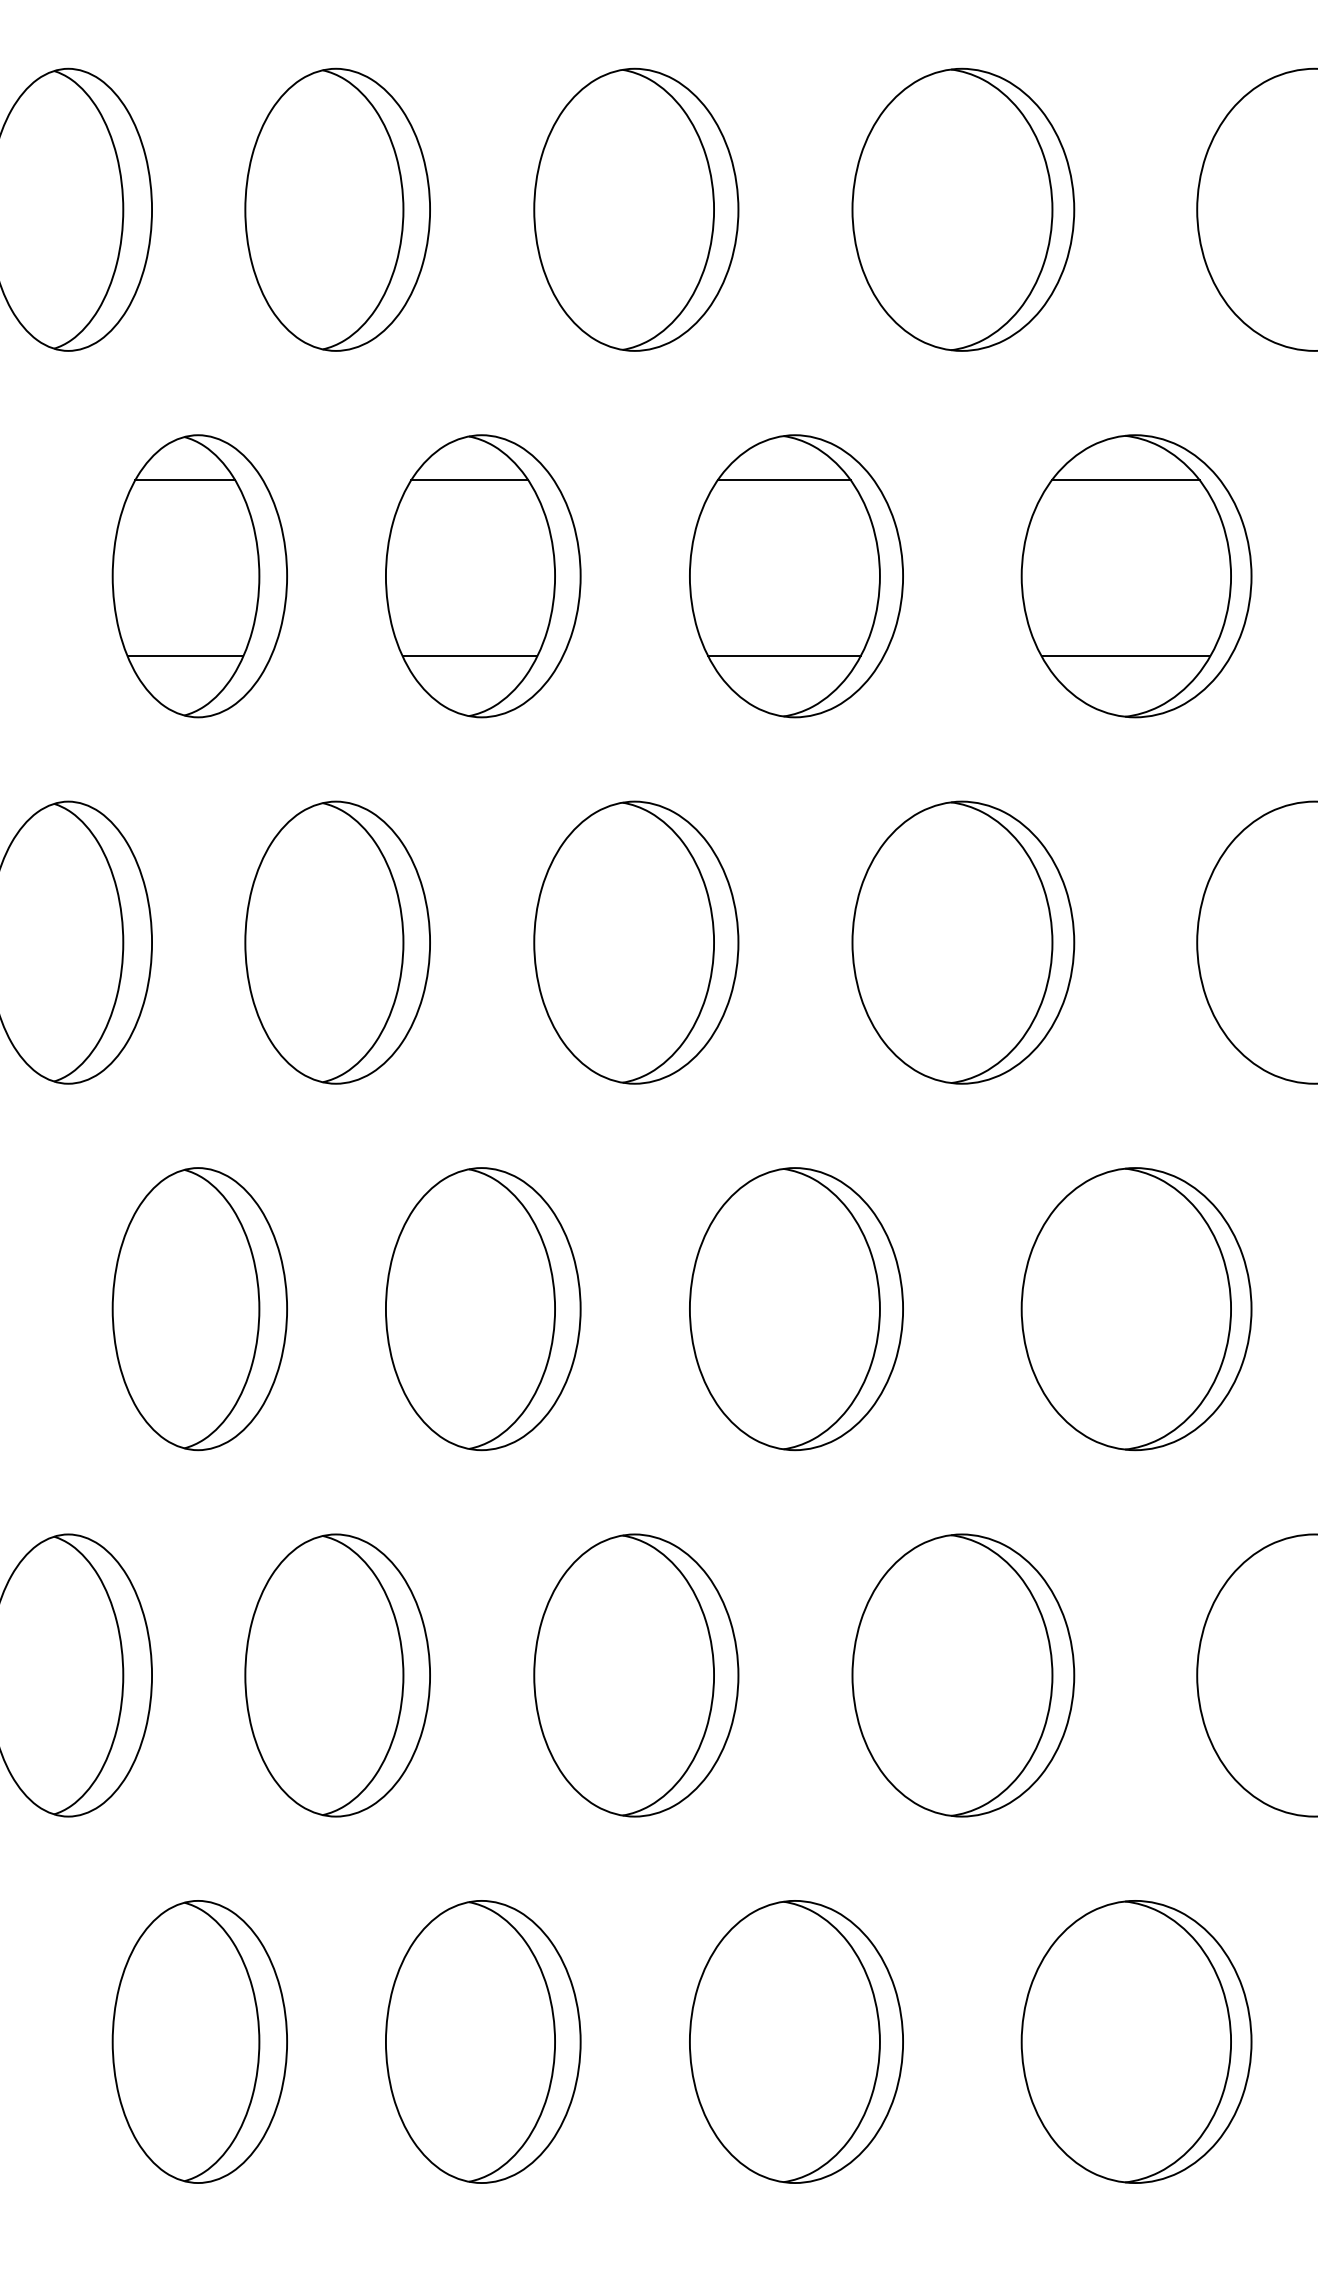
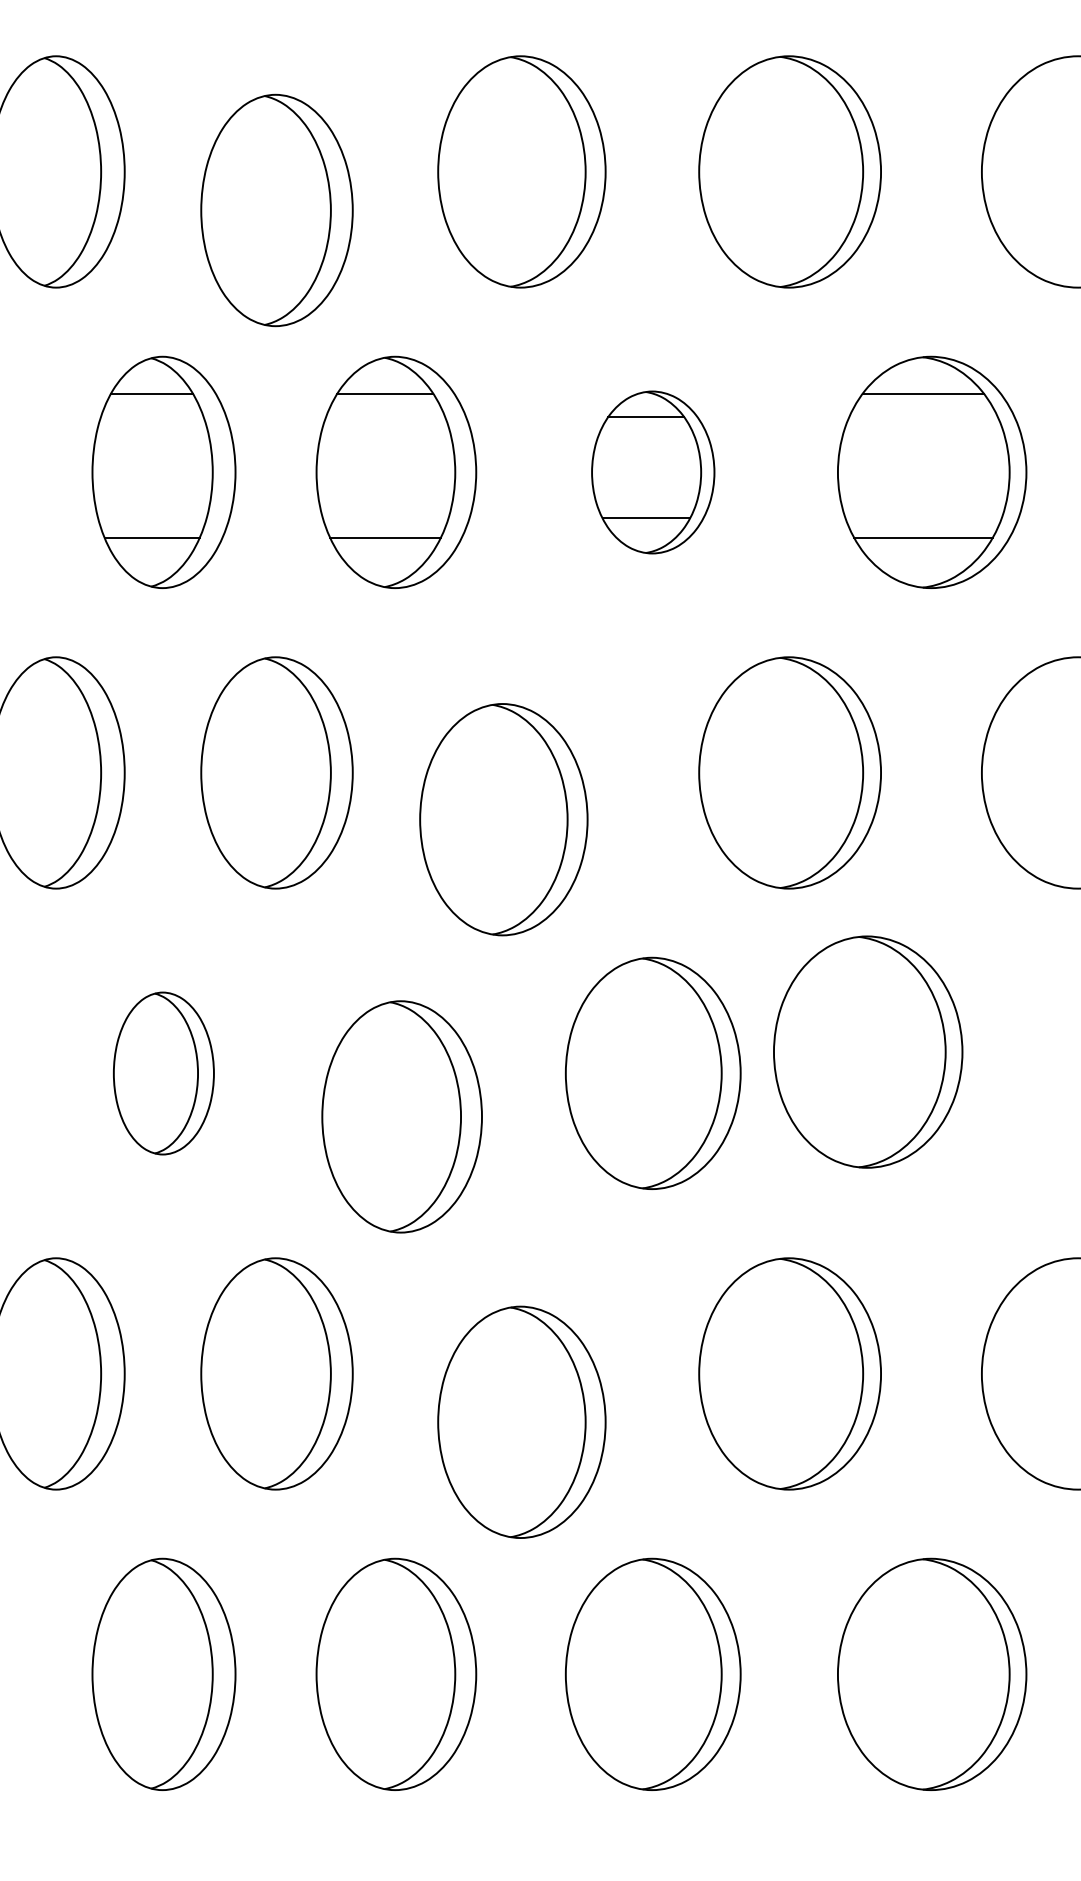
part: (337, 209) -> (276, 210), moved
part: (796, 576) -> (653, 472), size x0.7
part: (636, 942) -> (504, 819), moved
part: (199, 1309) -> (163, 1073), size x0.7
part: (483, 1309) -> (402, 1117), moved
part: (1136, 1309) -> (868, 1052), moved
part: (636, 1675) -> (522, 1422), moved

